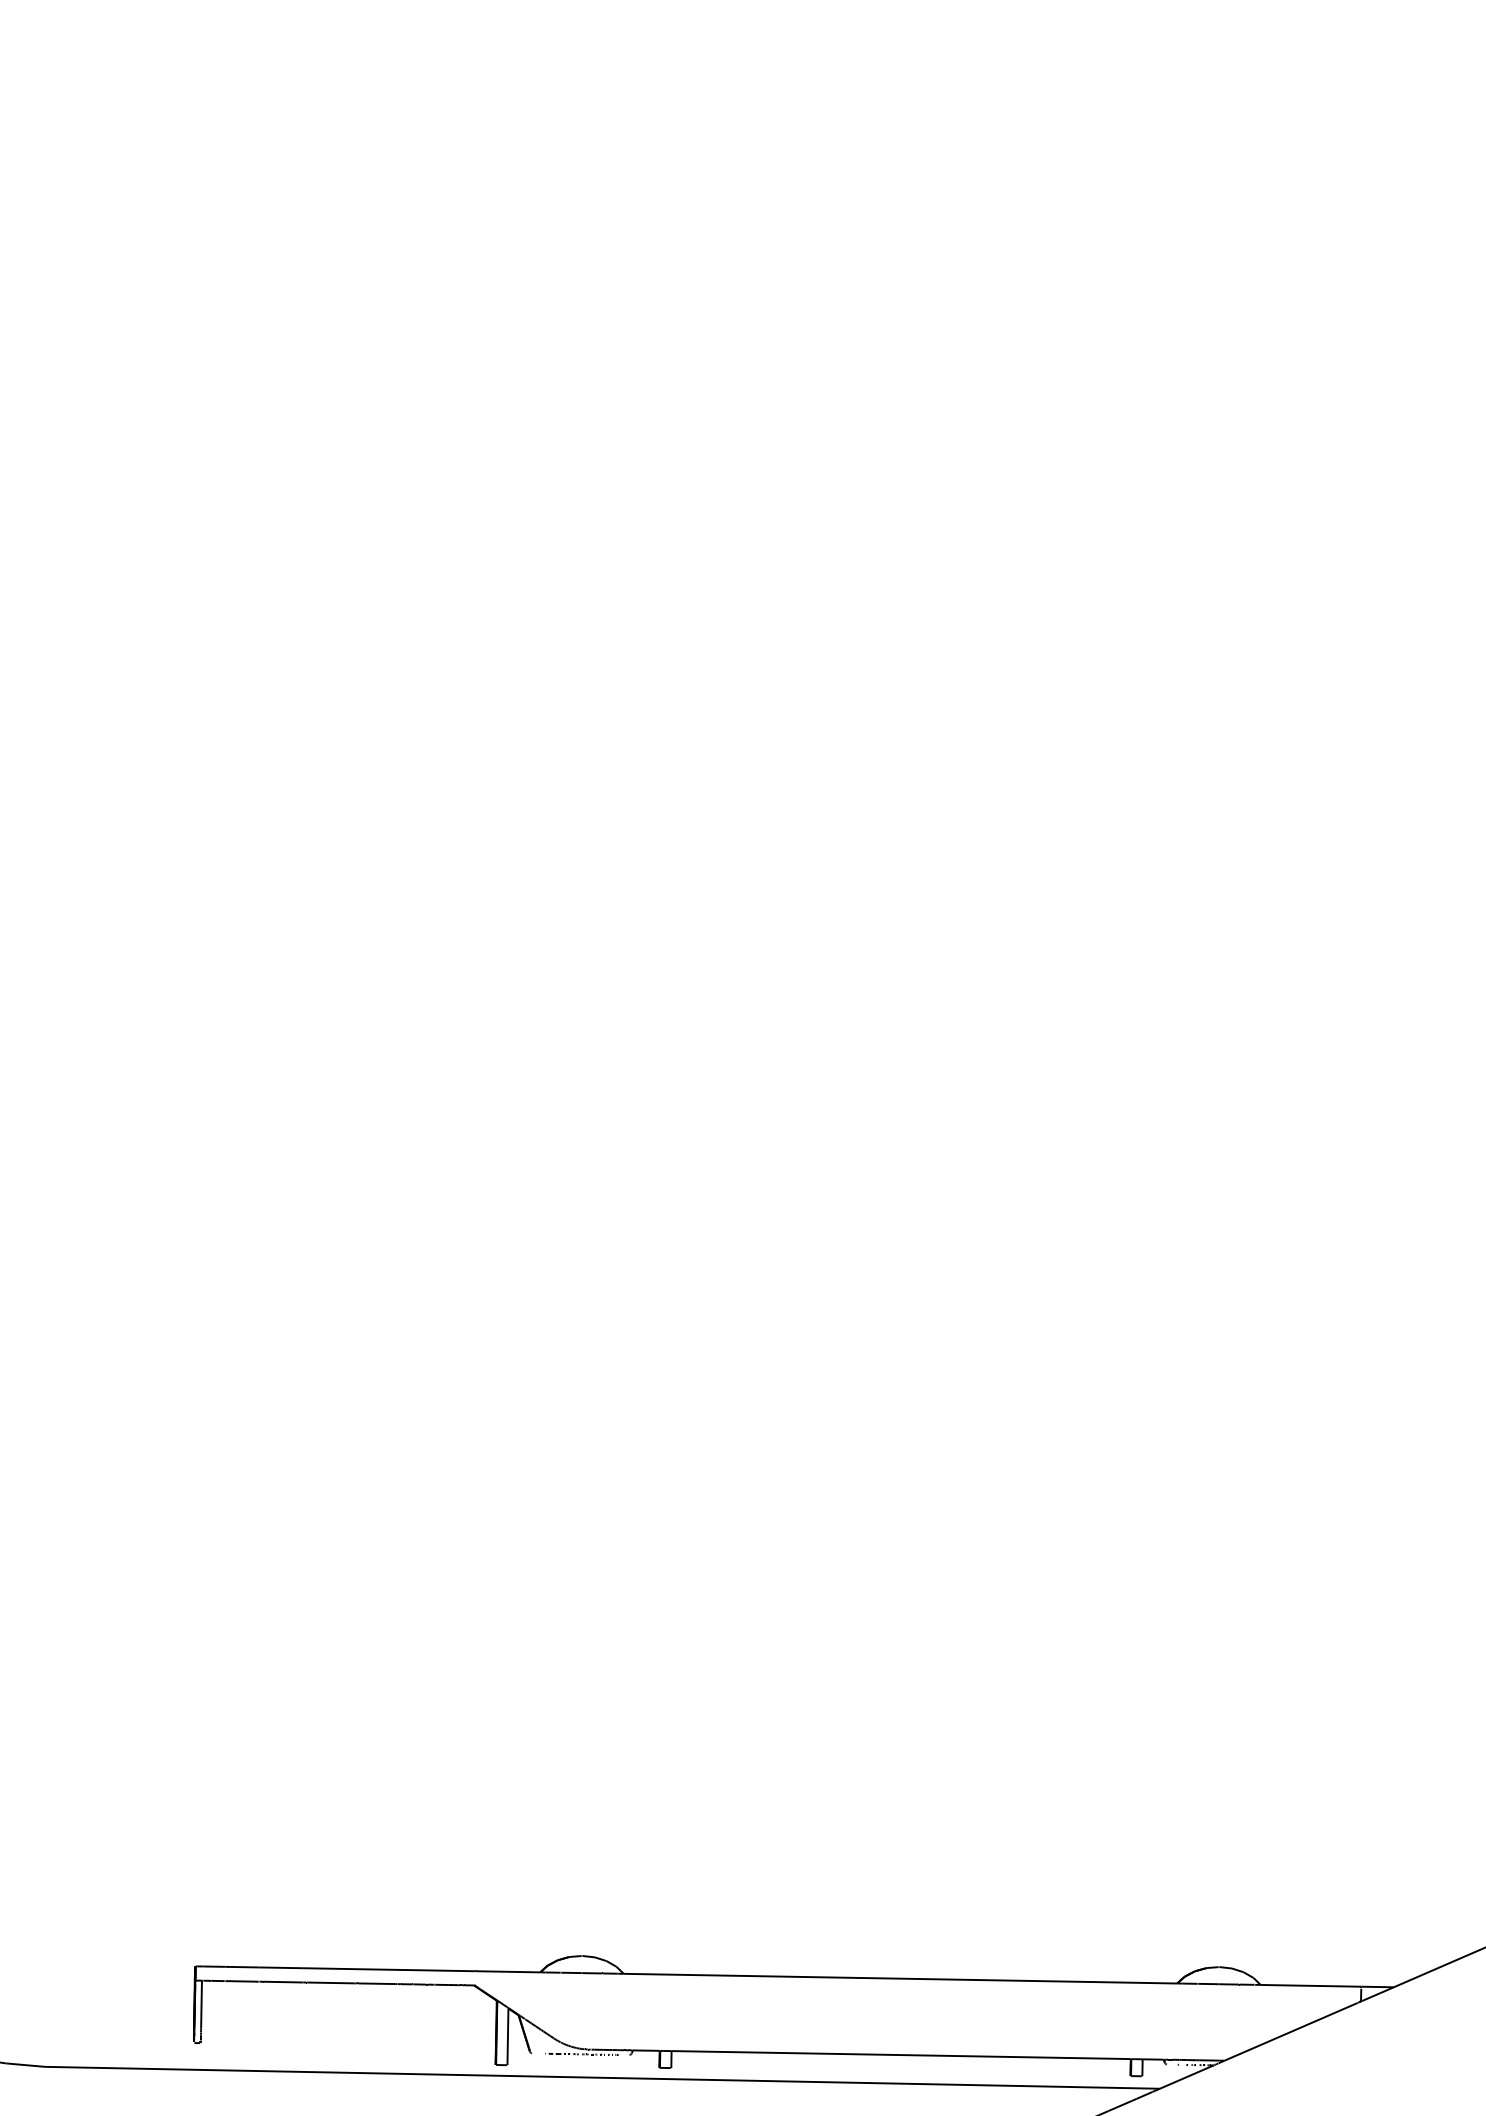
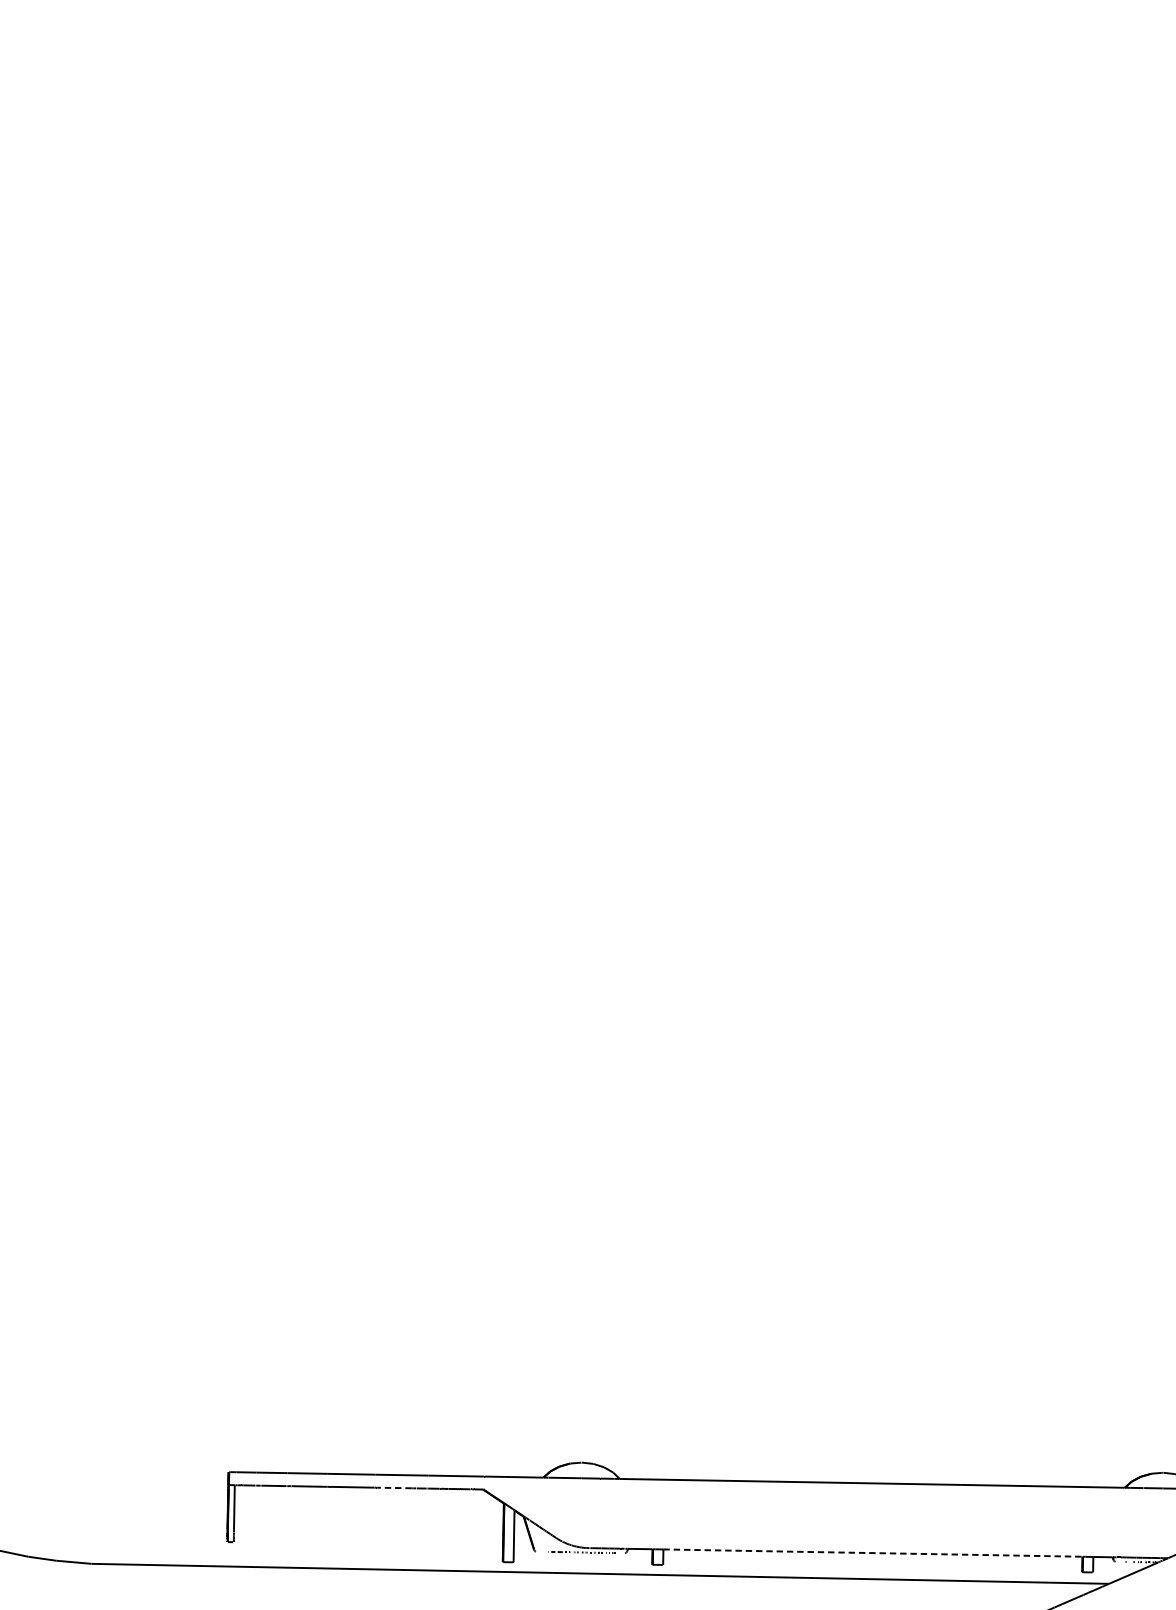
line: (376, 1983) -> (394, 1487), solid -> dashed
line: (901, 2055) -> (873, 1553), solid -> dashed

